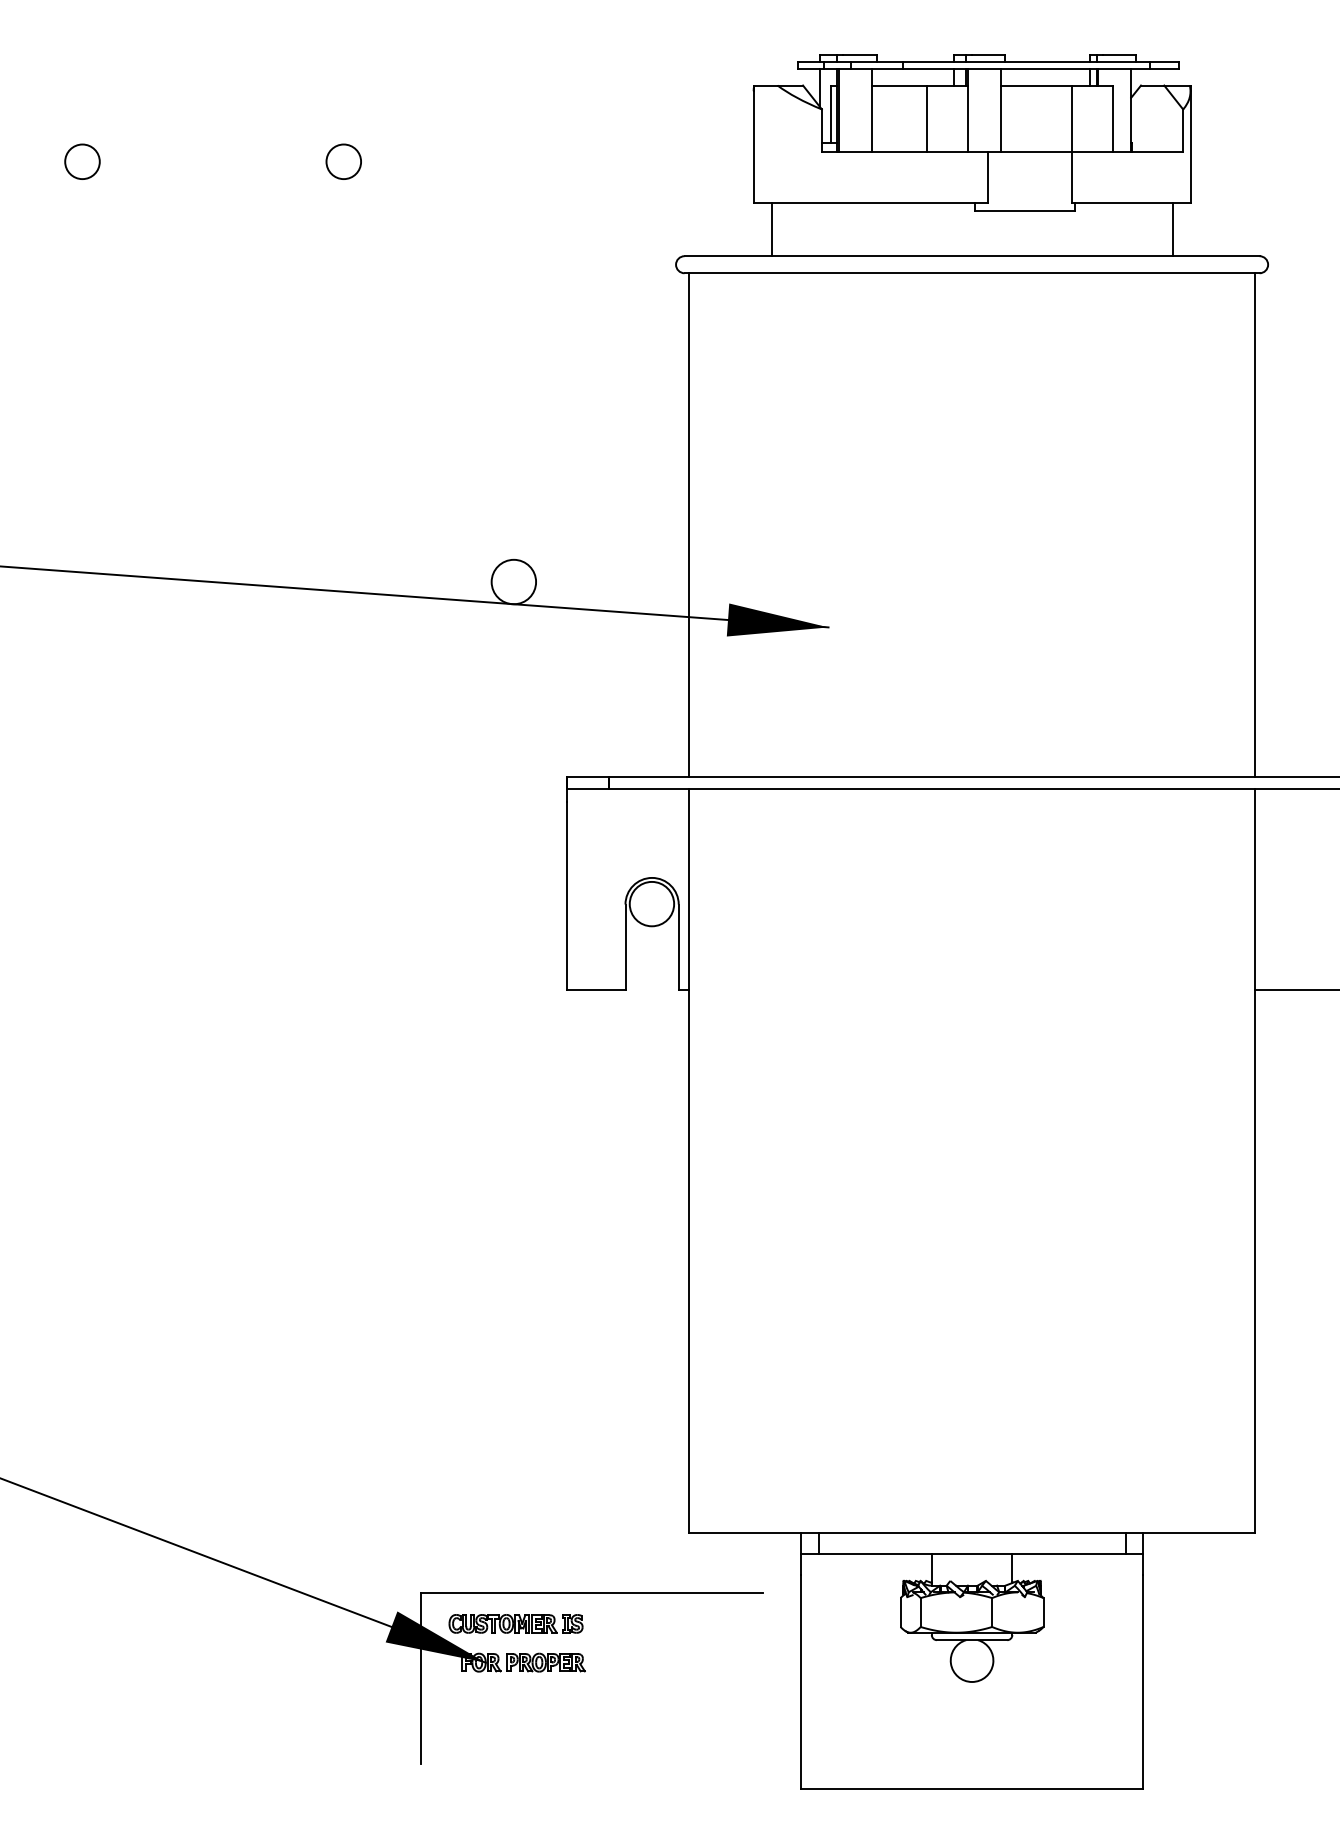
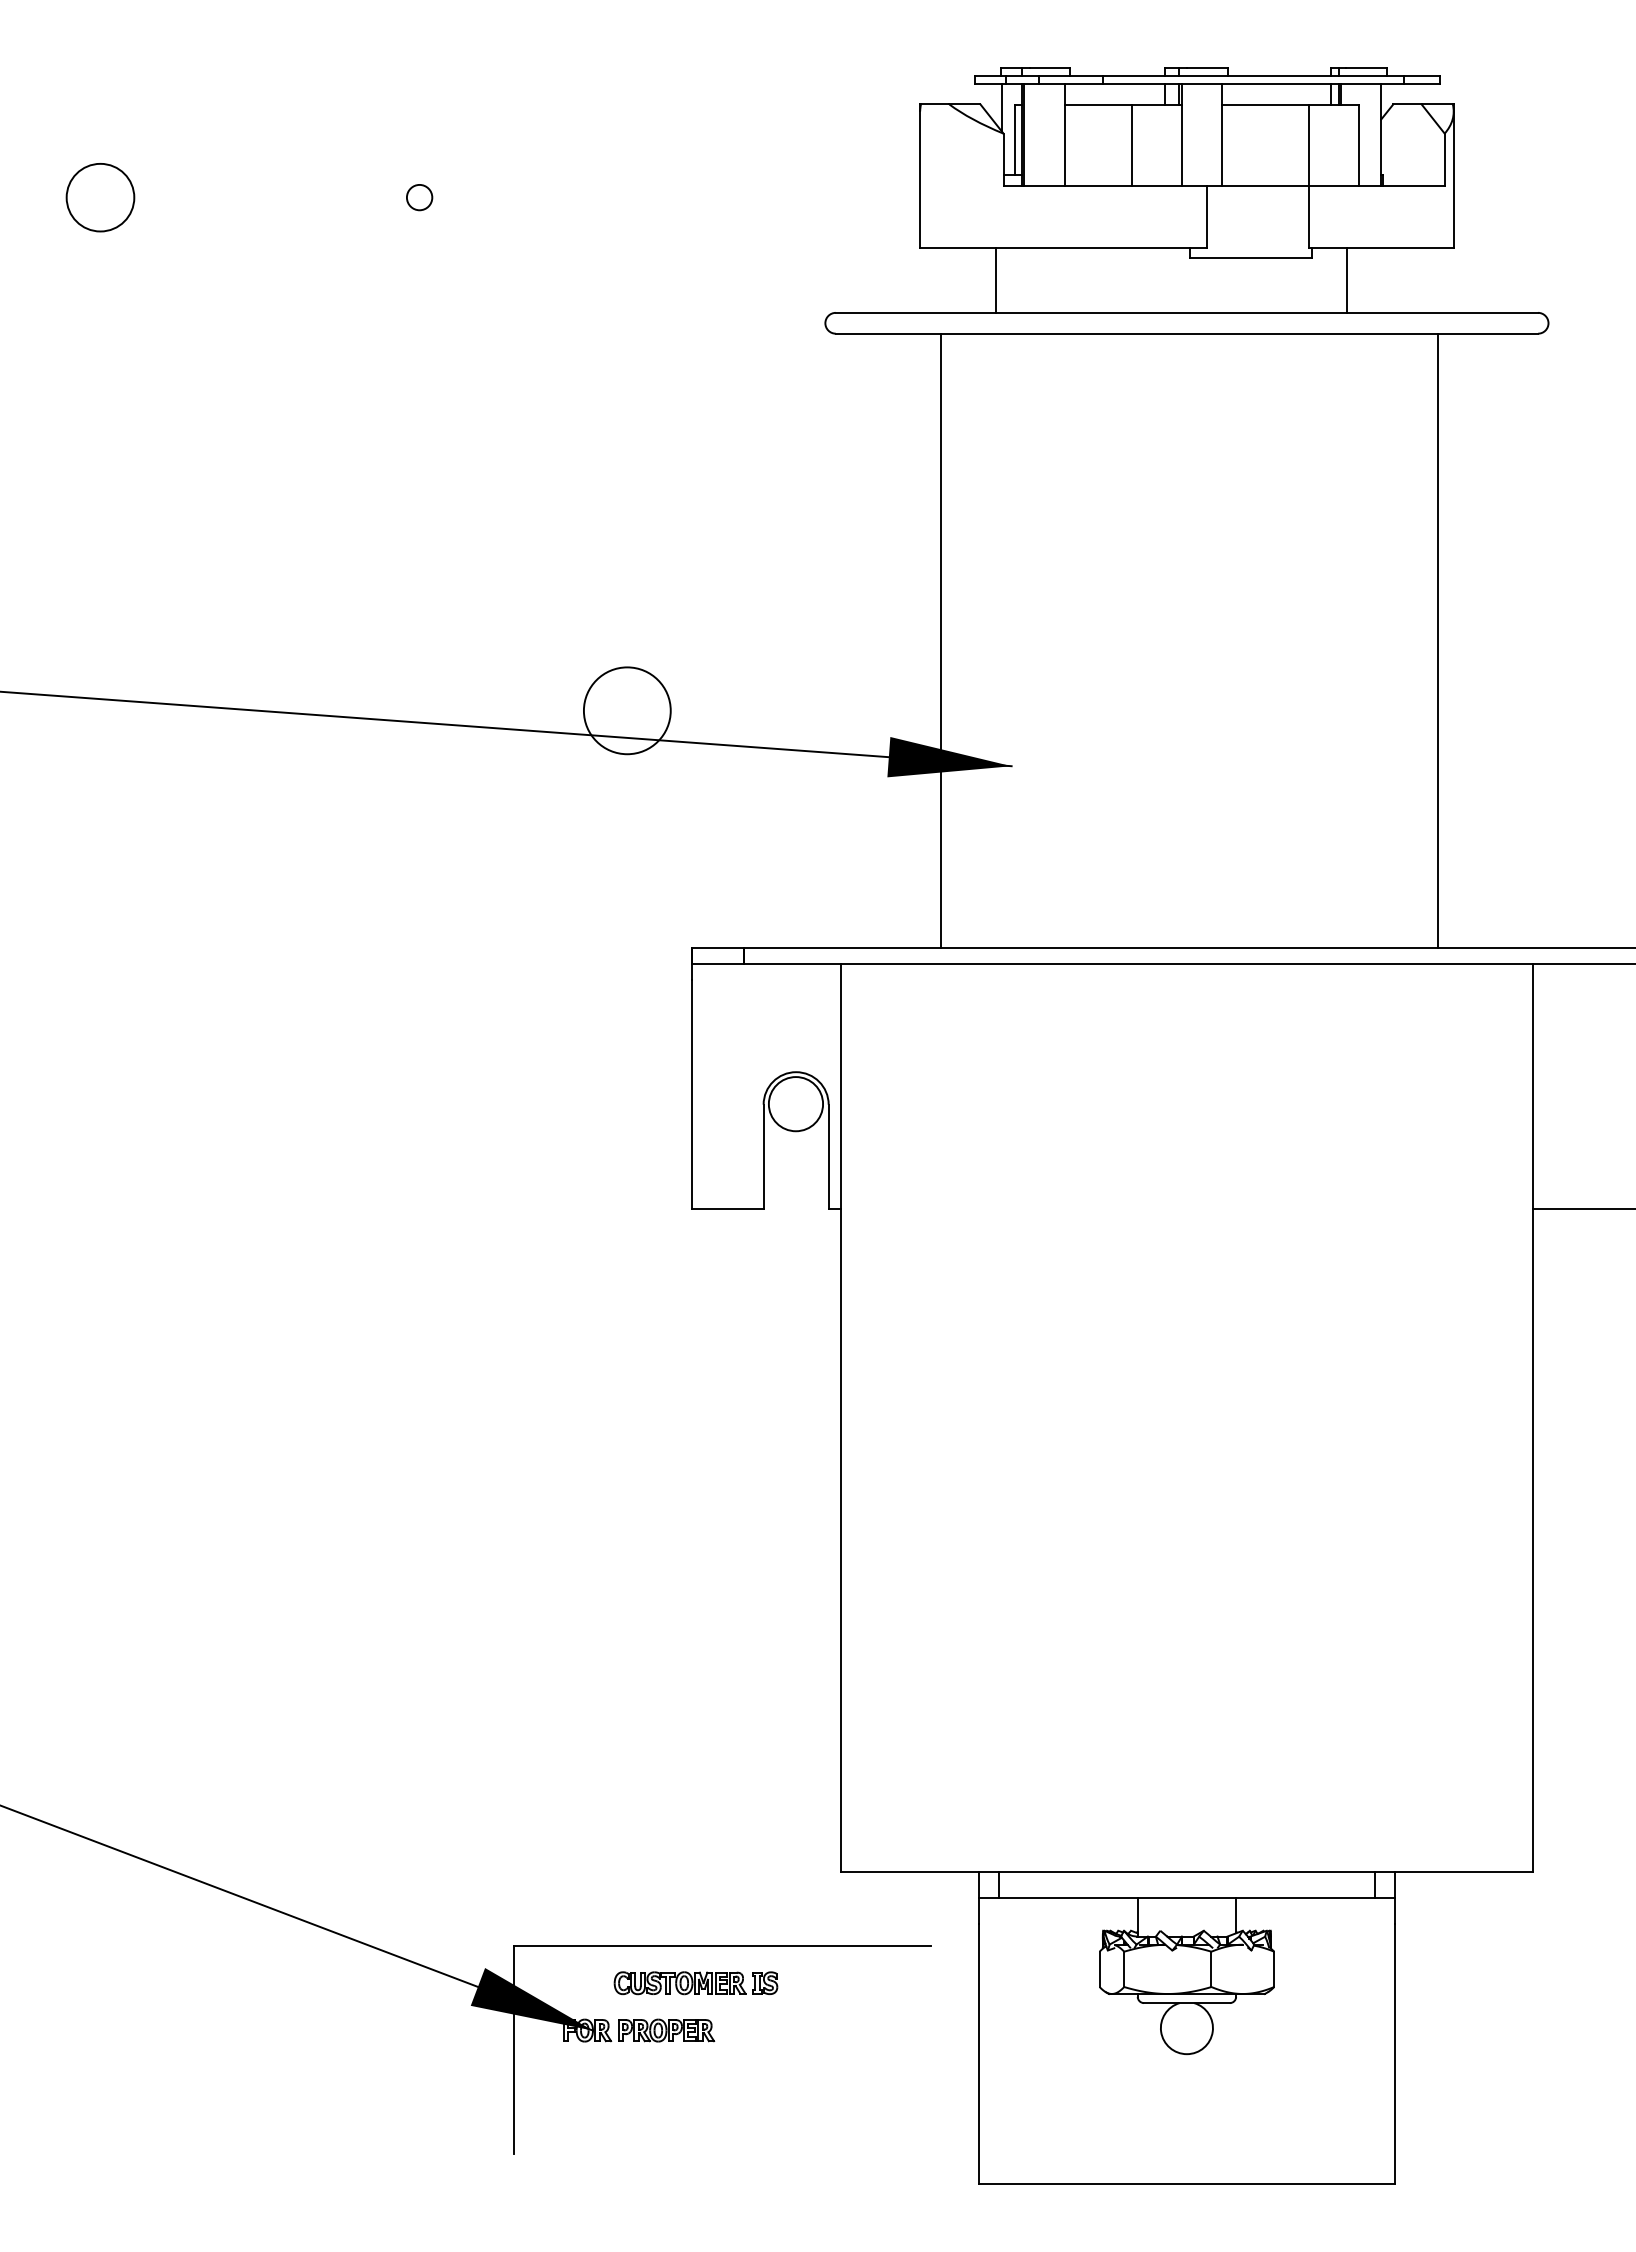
circle: (82, 161) -> (100, 197), size x1.6
circle: (343, 161) -> (419, 197), size x0.6
line: (771, 229) -> (996, 280), moved
line: (1172, 229) -> (1346, 280), moved
line: (688, 524) -> (940, 640), moved
line: (1255, 524) -> (1437, 640), moved
circle: (514, 581) -> (627, 710), size x1.6
part: (515, 1624) -> (695, 1983), moved

